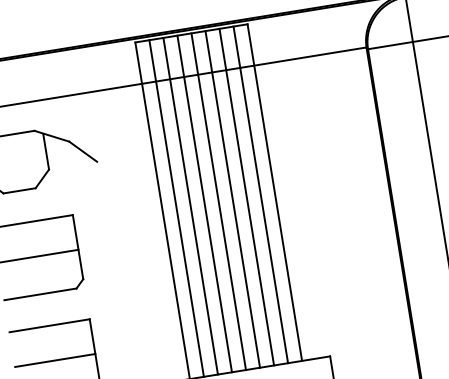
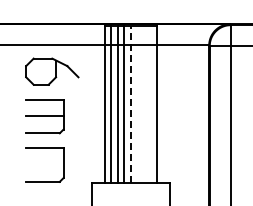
line: (260, 193) -> (150, 103), removed
line: (245, 195) -> (143, 103), removed
line: (232, 197) -> (137, 103), removed
line: (217, 199) -> (130, 103), solid -> dashed
line: (54, 360) -> (44, 164), removed

